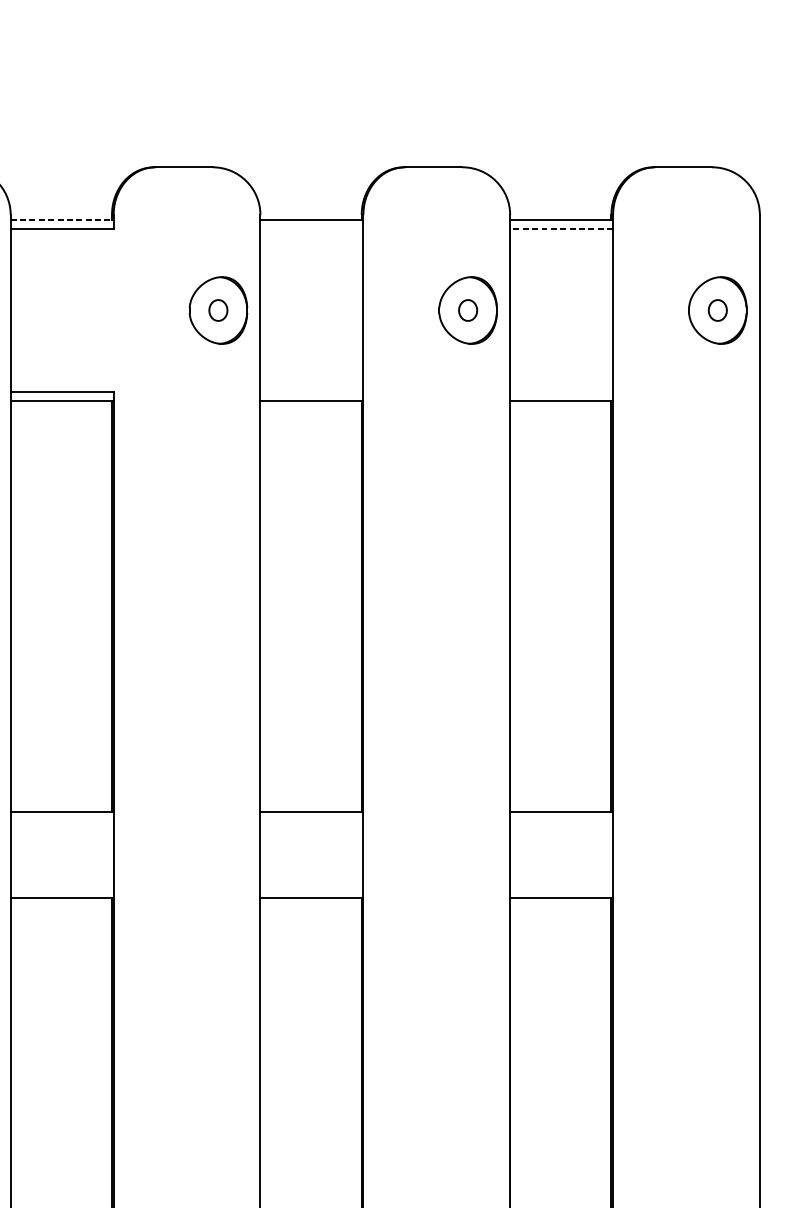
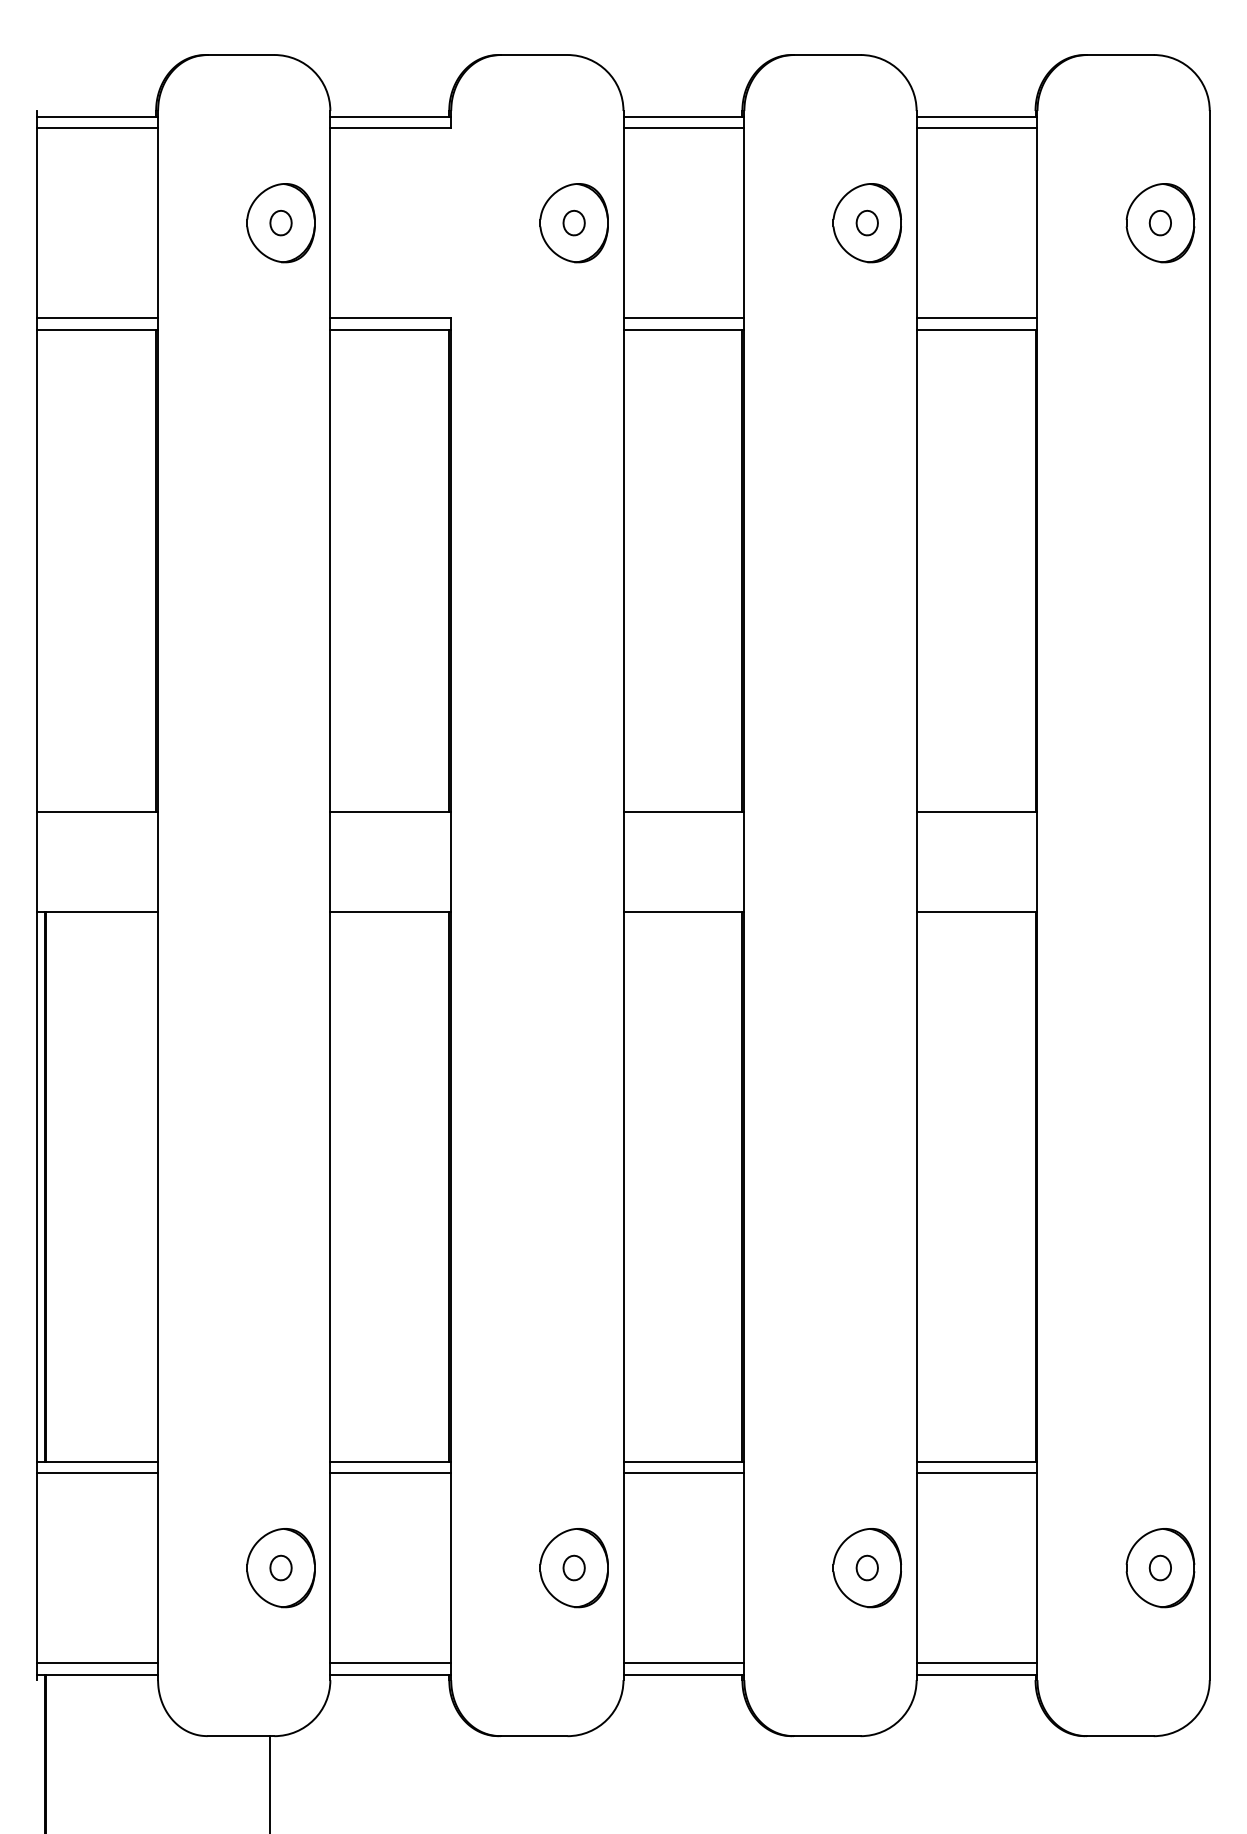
line: (62, 219) -> (391, 116), dashed -> solid
line: (311, 229) -> (683, 127), added
line: (561, 229) -> (976, 127), dashed -> solid
line: (311, 391) -> (683, 318), added
line: (561, 391) -> (976, 318), added

